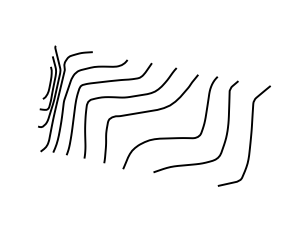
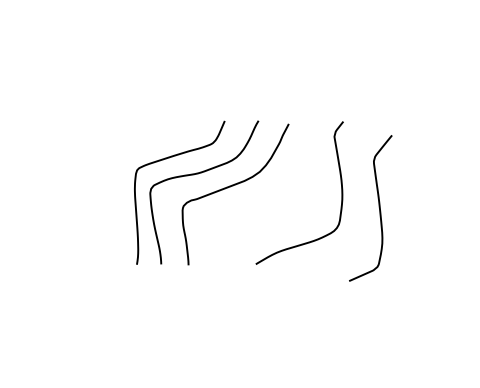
part: (64, 101) -> (120, 194), removed
curve: (250, 136) -> (378, 207), moved
curve: (171, 137) -> (270, 213), removed

